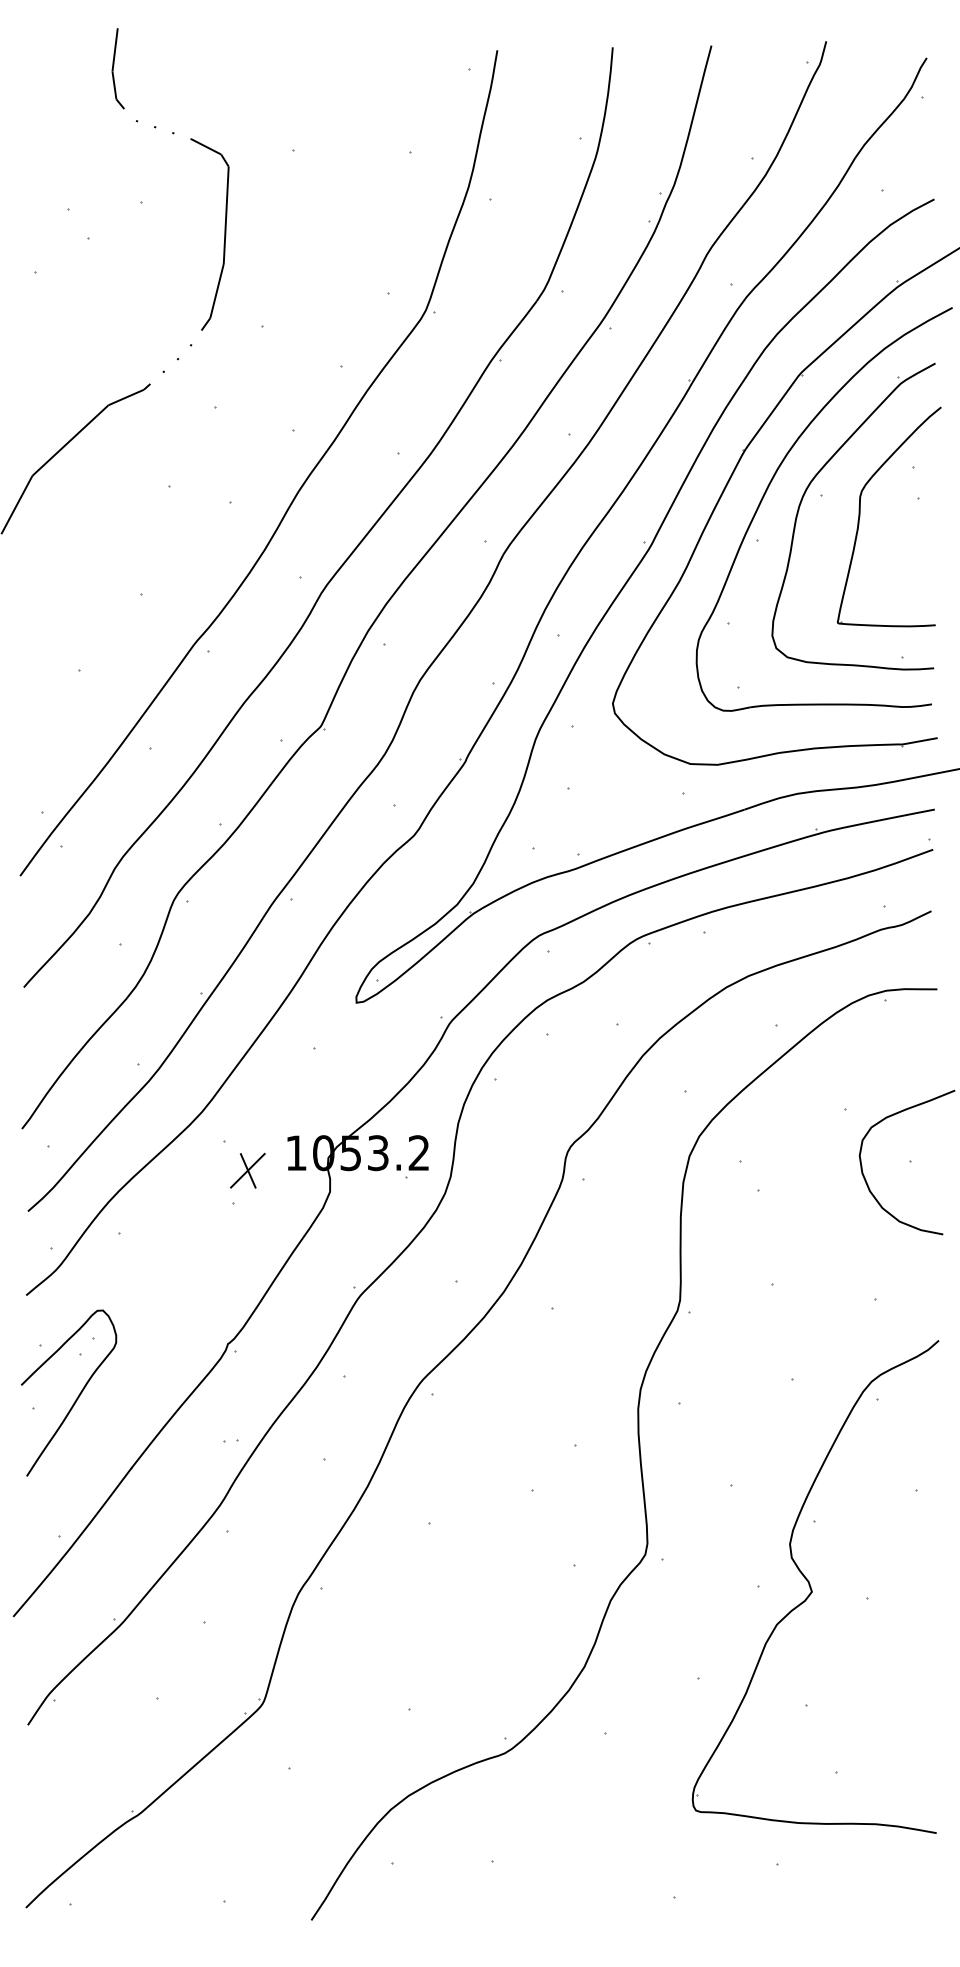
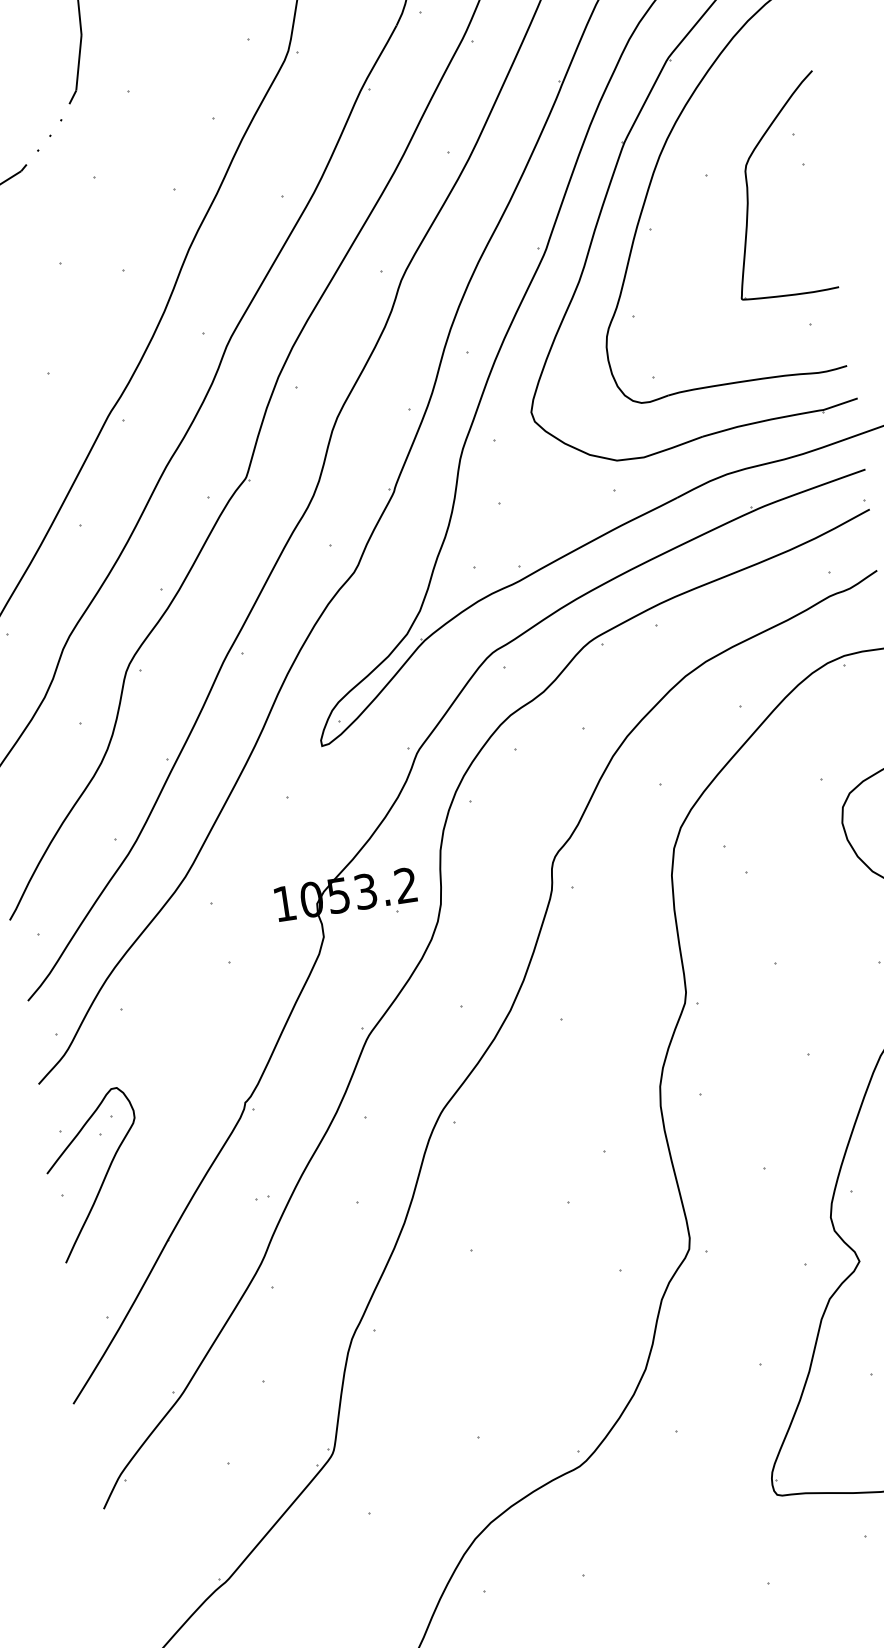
part: (808, 488) -> (693, 170), removed
part: (247, 1170) -> (239, 928), removed

